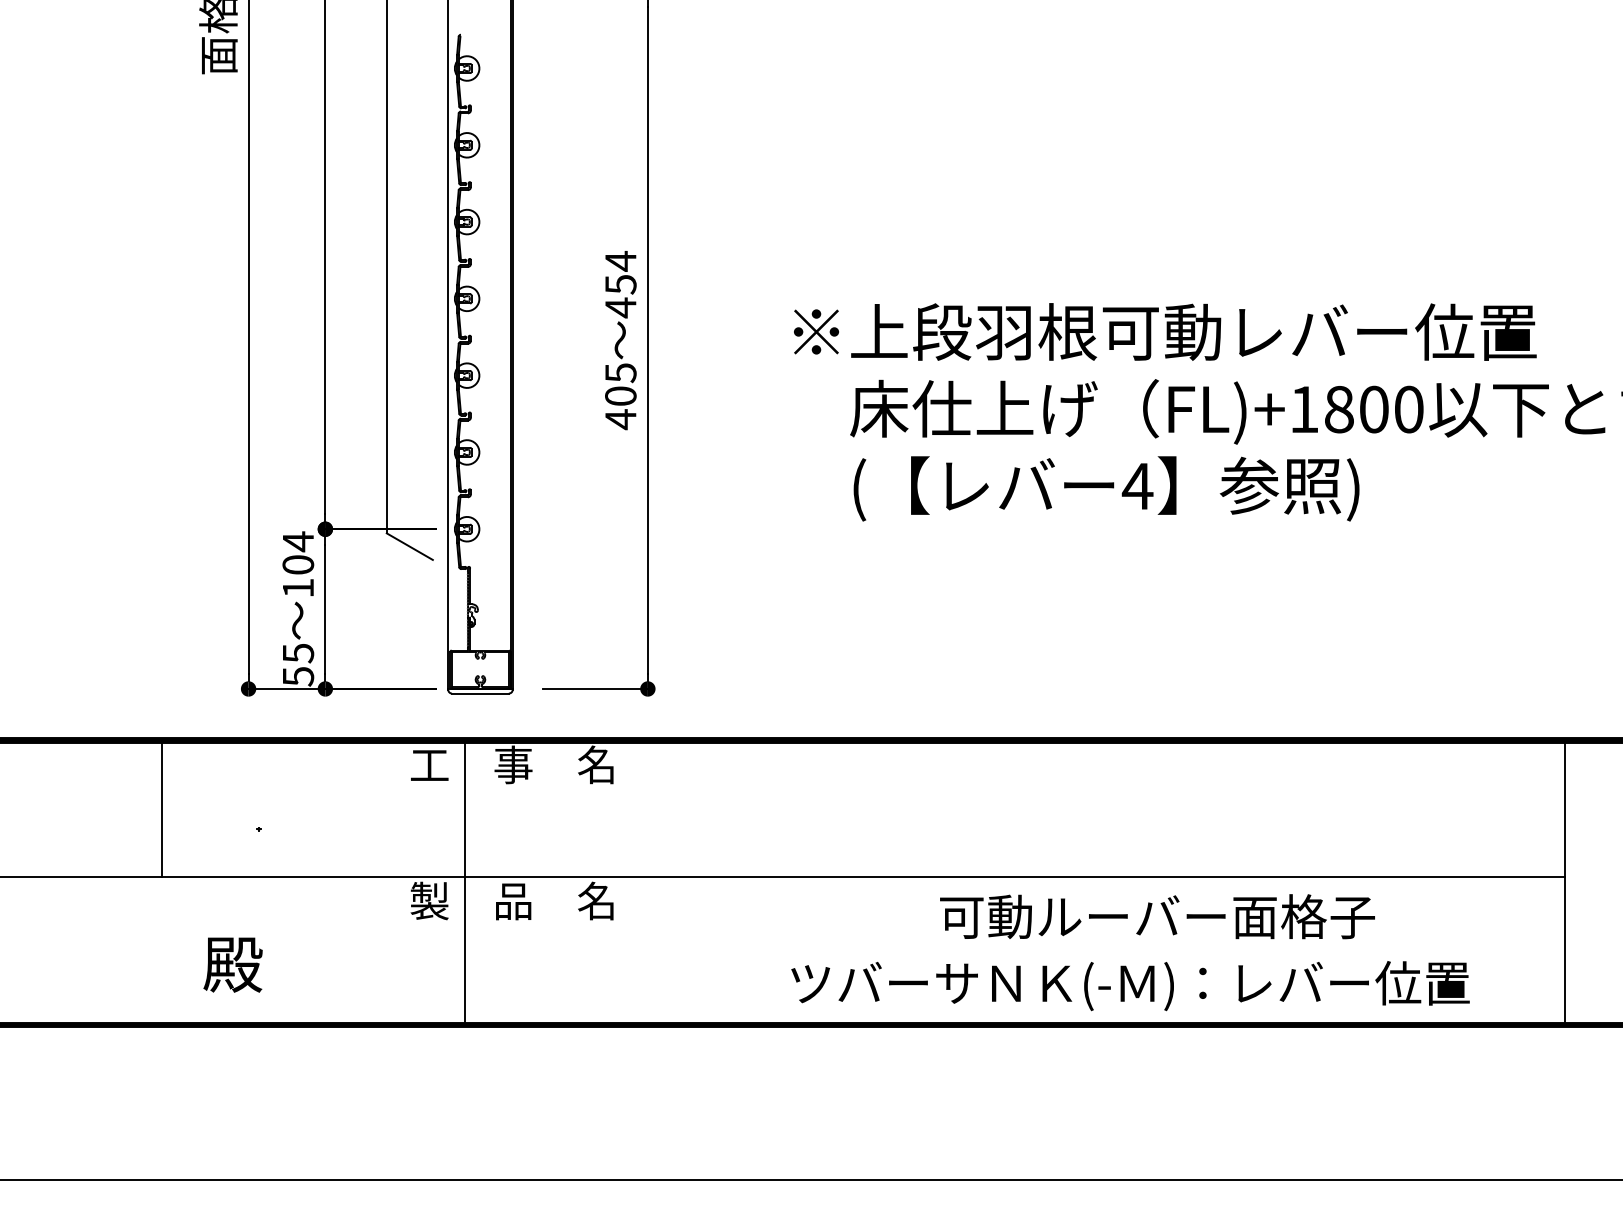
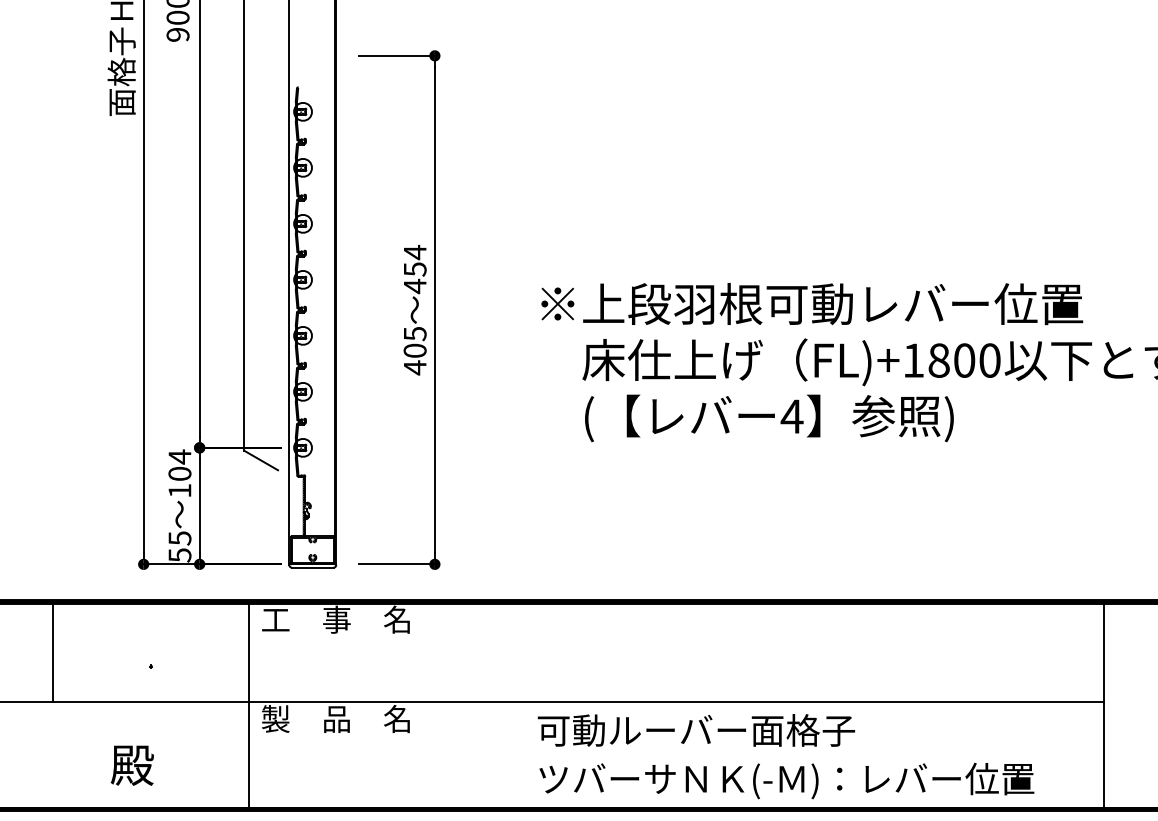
line: (161, 810) -> (53, 652), moved
line: (465, 882) -> (249, 705), moved
text: (1157, 916) -> (696, 730), moved

